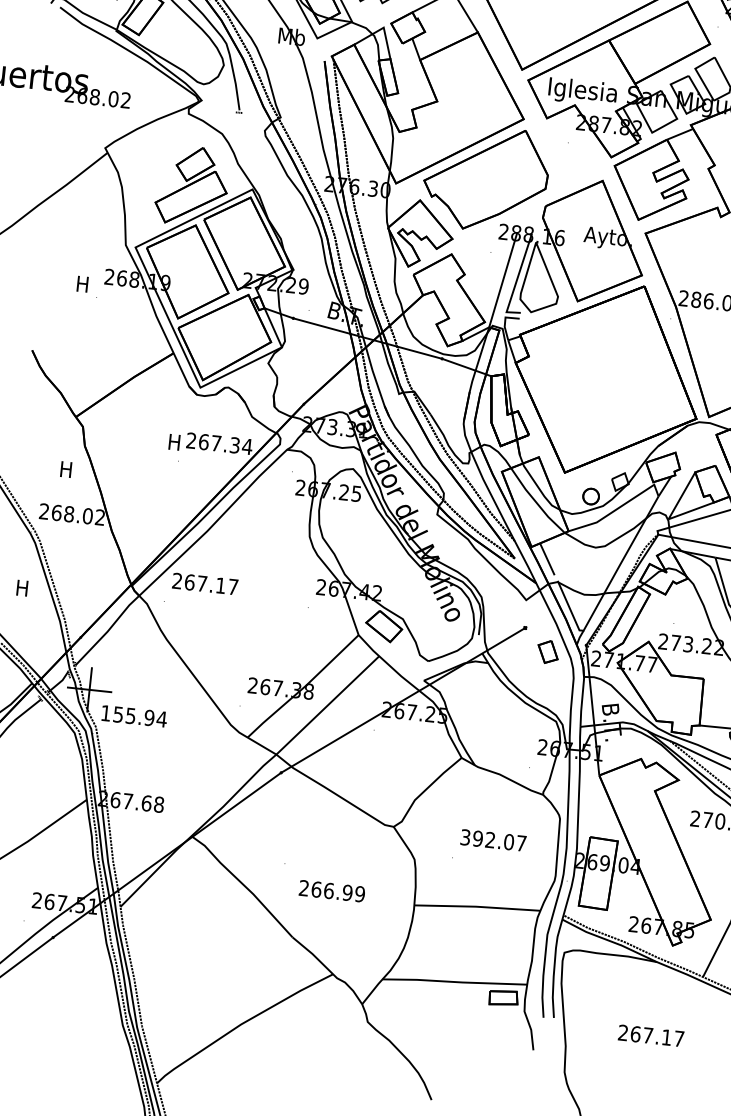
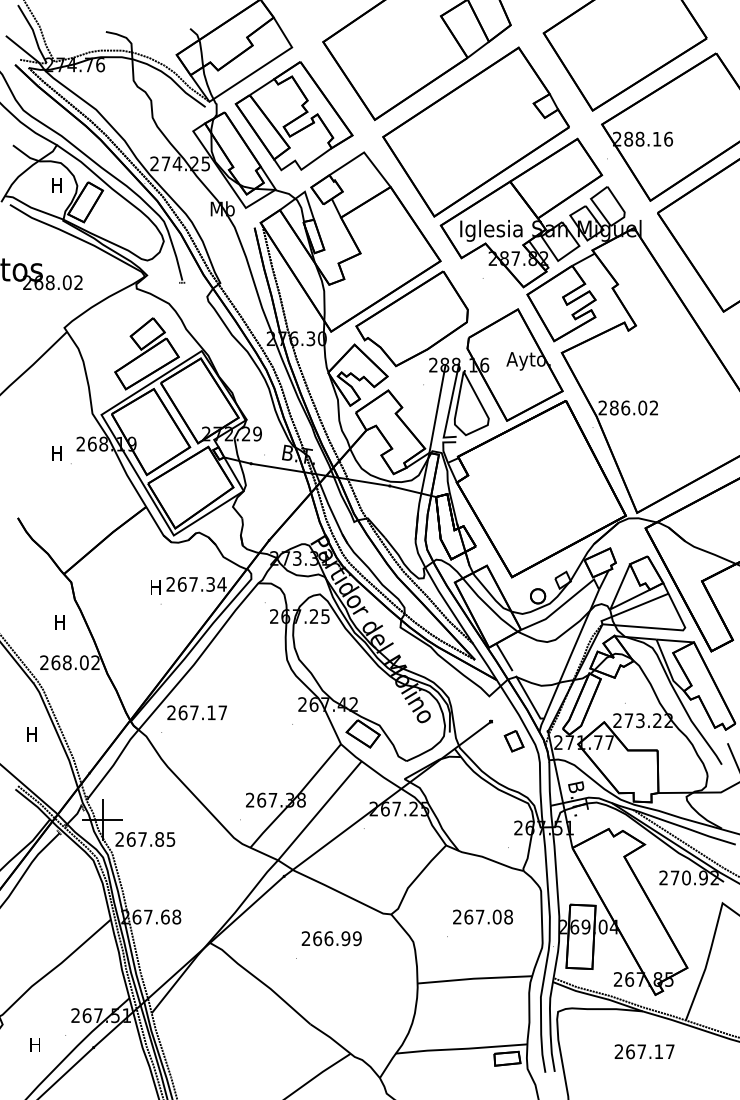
text: (134, 716) -> (145, 839), 155.94 -> 267.85
text: (493, 839) -> (482, 916), 392.07 -> 267.08
text: (331, 891) -> (331, 938), moved
text: (651, 1035) -> (644, 1051), moved

